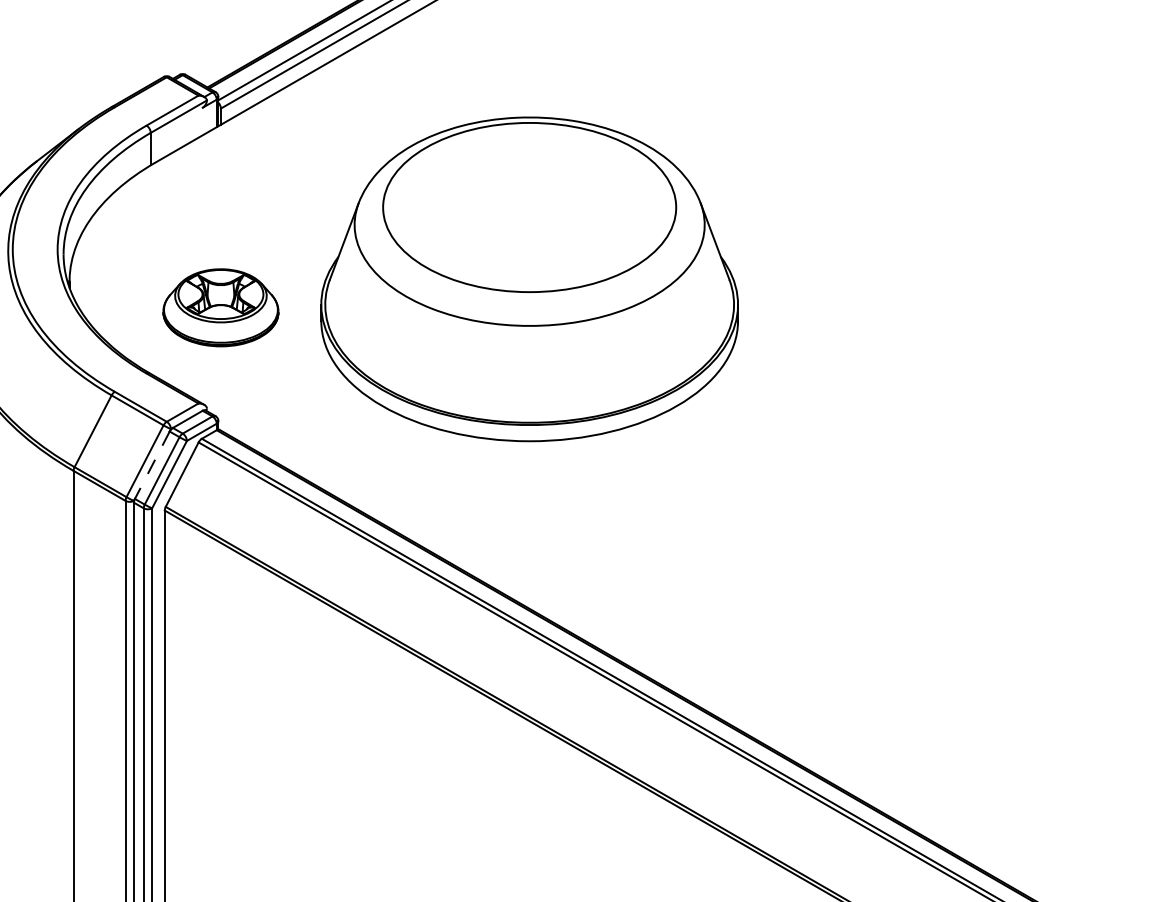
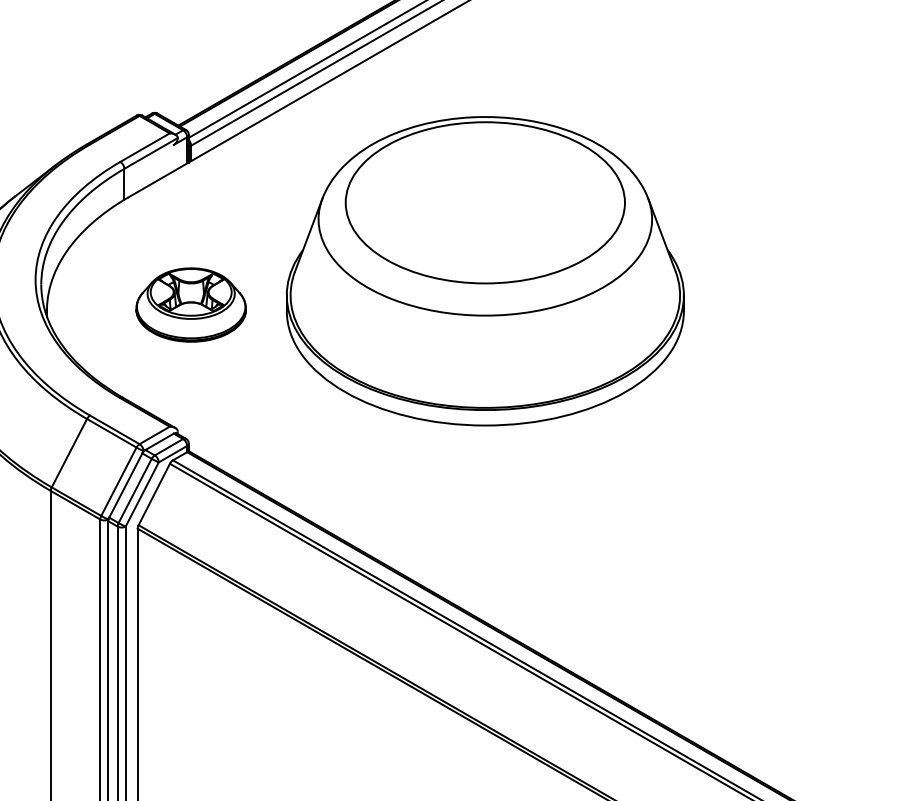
part: (529, 279) -> (485, 271), moved
part: (220, 307) -> (190, 304), moved
line: (152, 465) -> (125, 485), dashed -> solid

